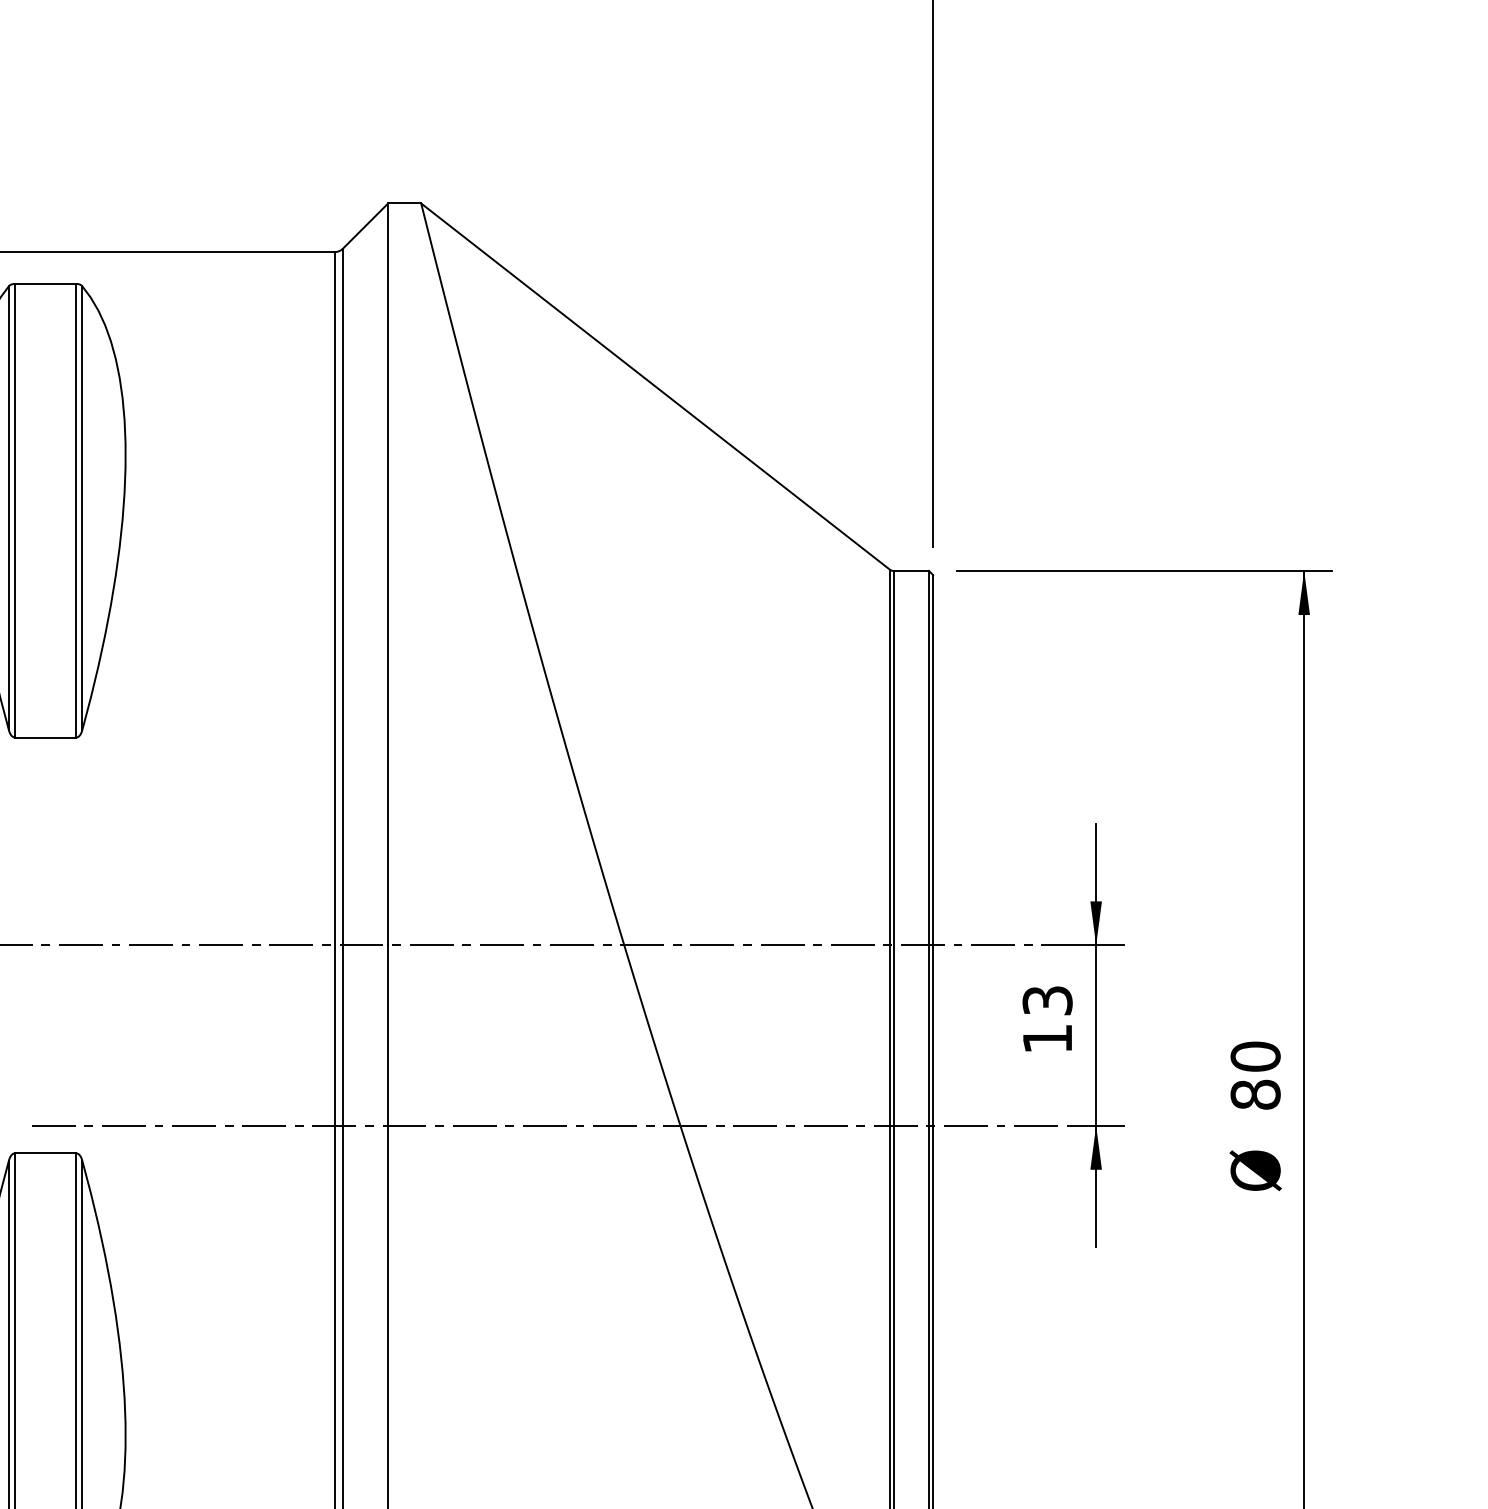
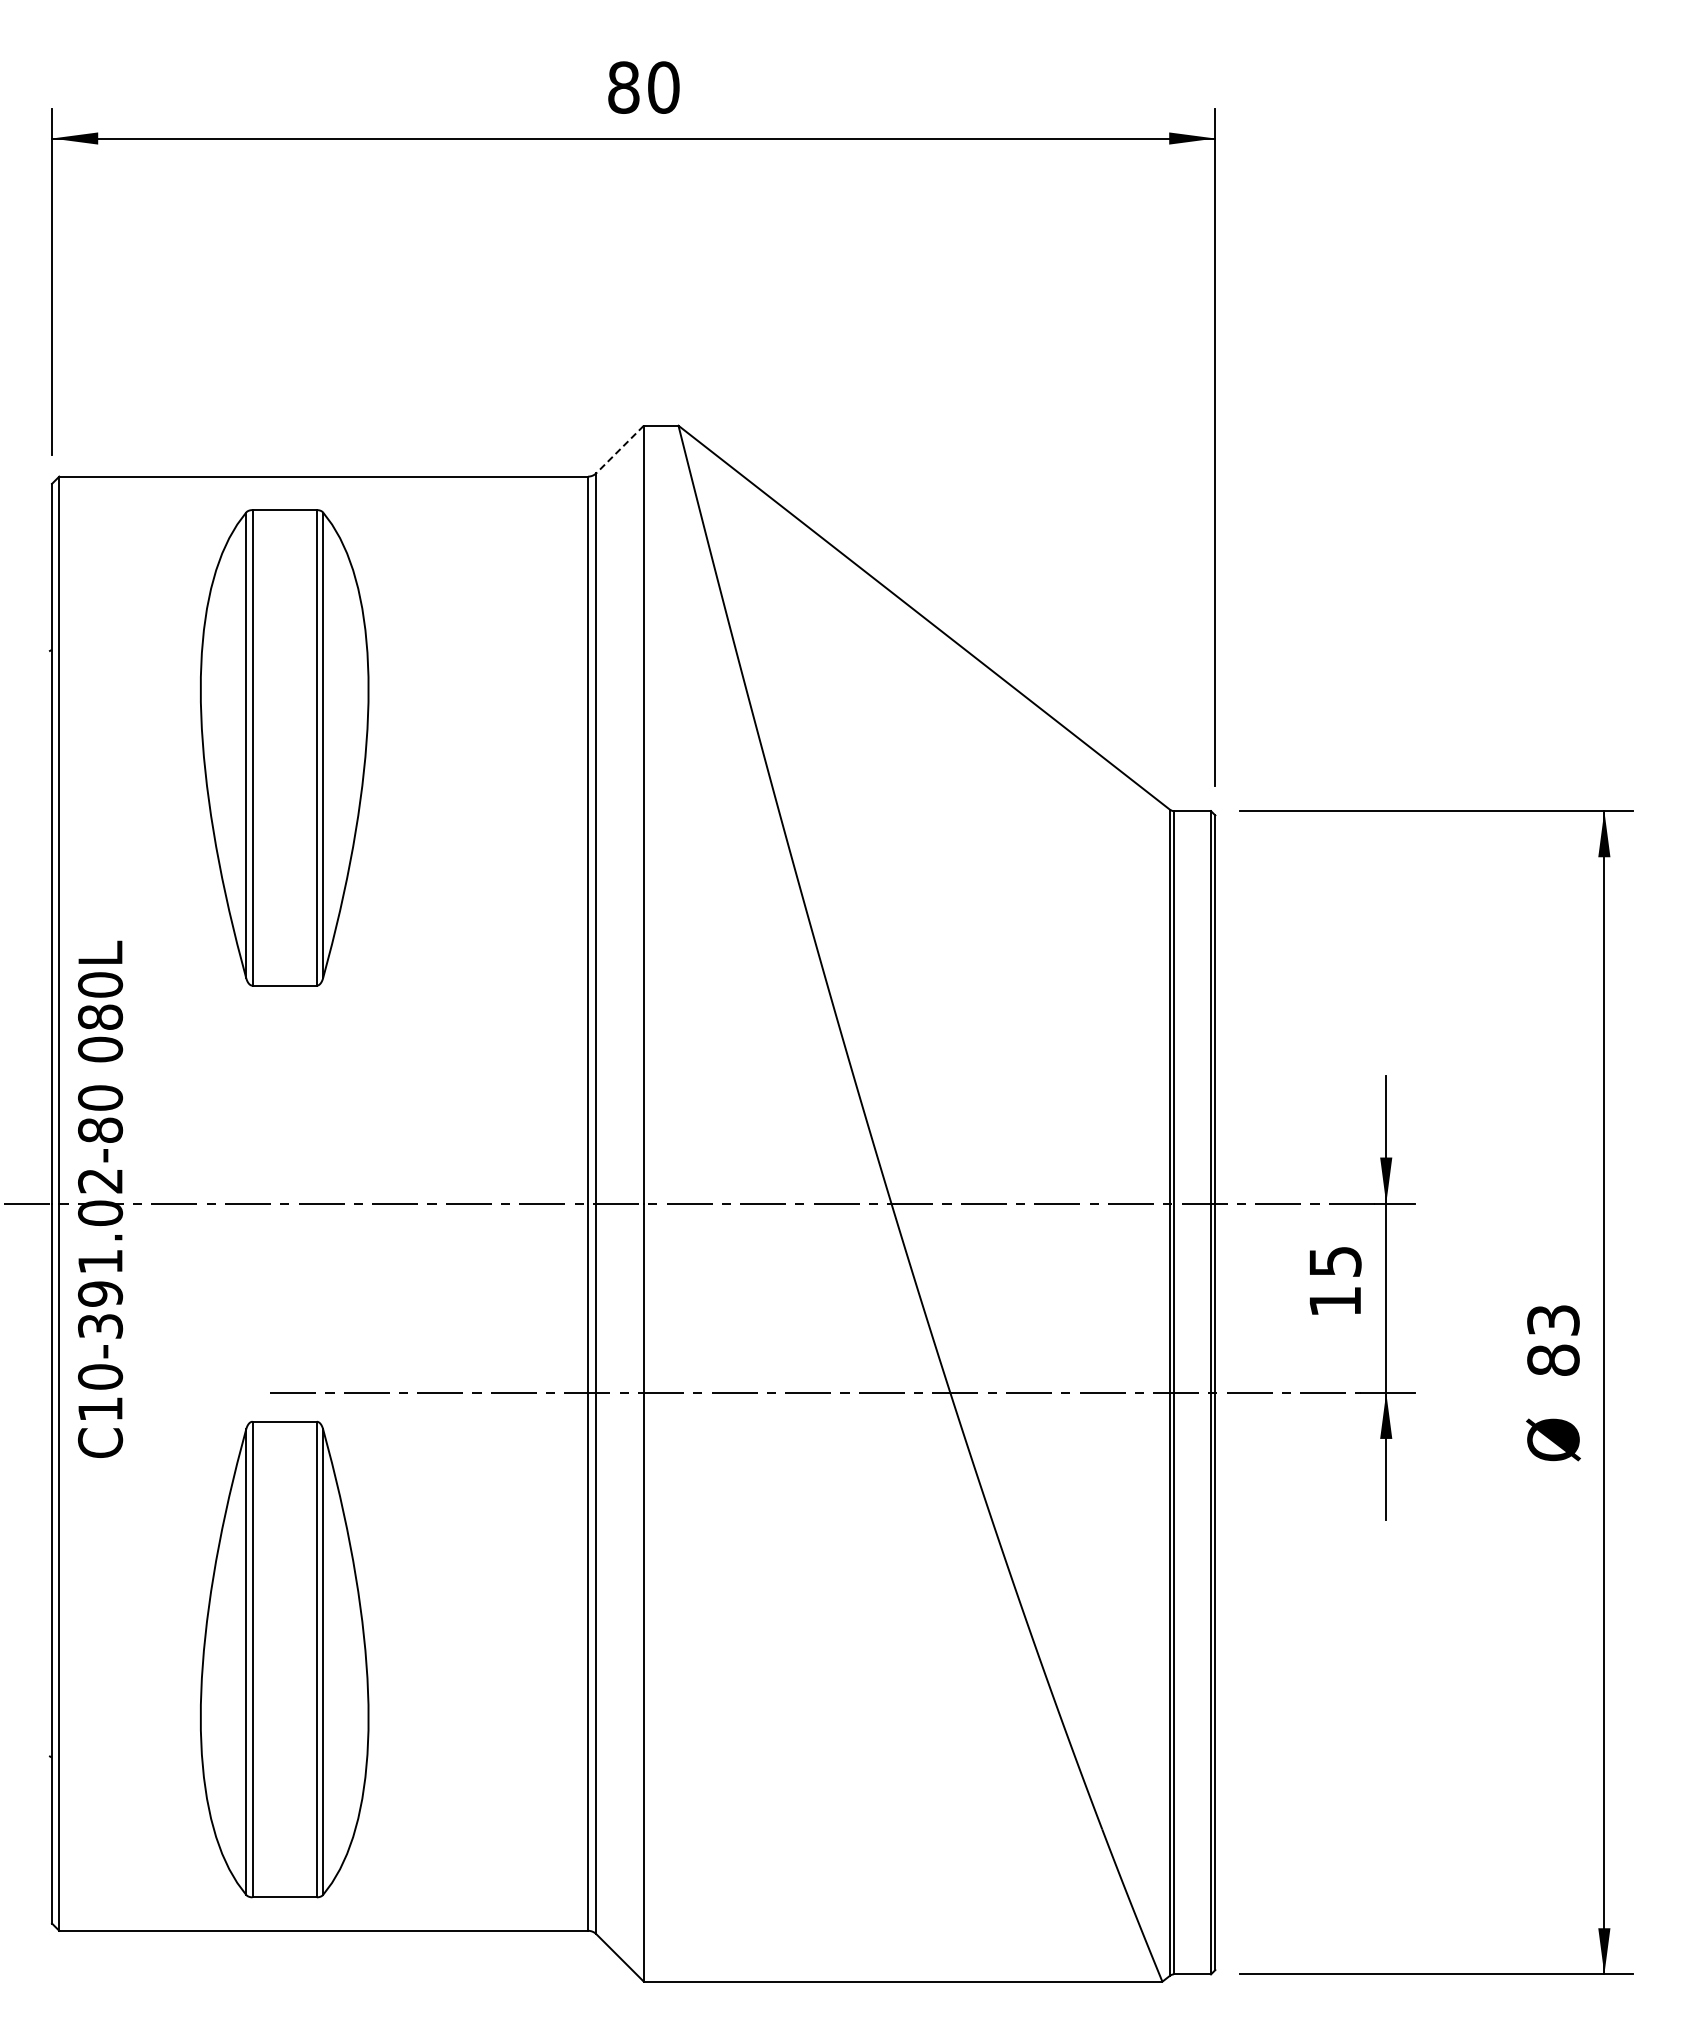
line: (365, 226) -> (620, 449), solid -> dashed
text: (1047, 1000) -> (1335, 1261), 13 -> 15
text: (1255, 1056) -> (1553, 1320), 80 -> 83

